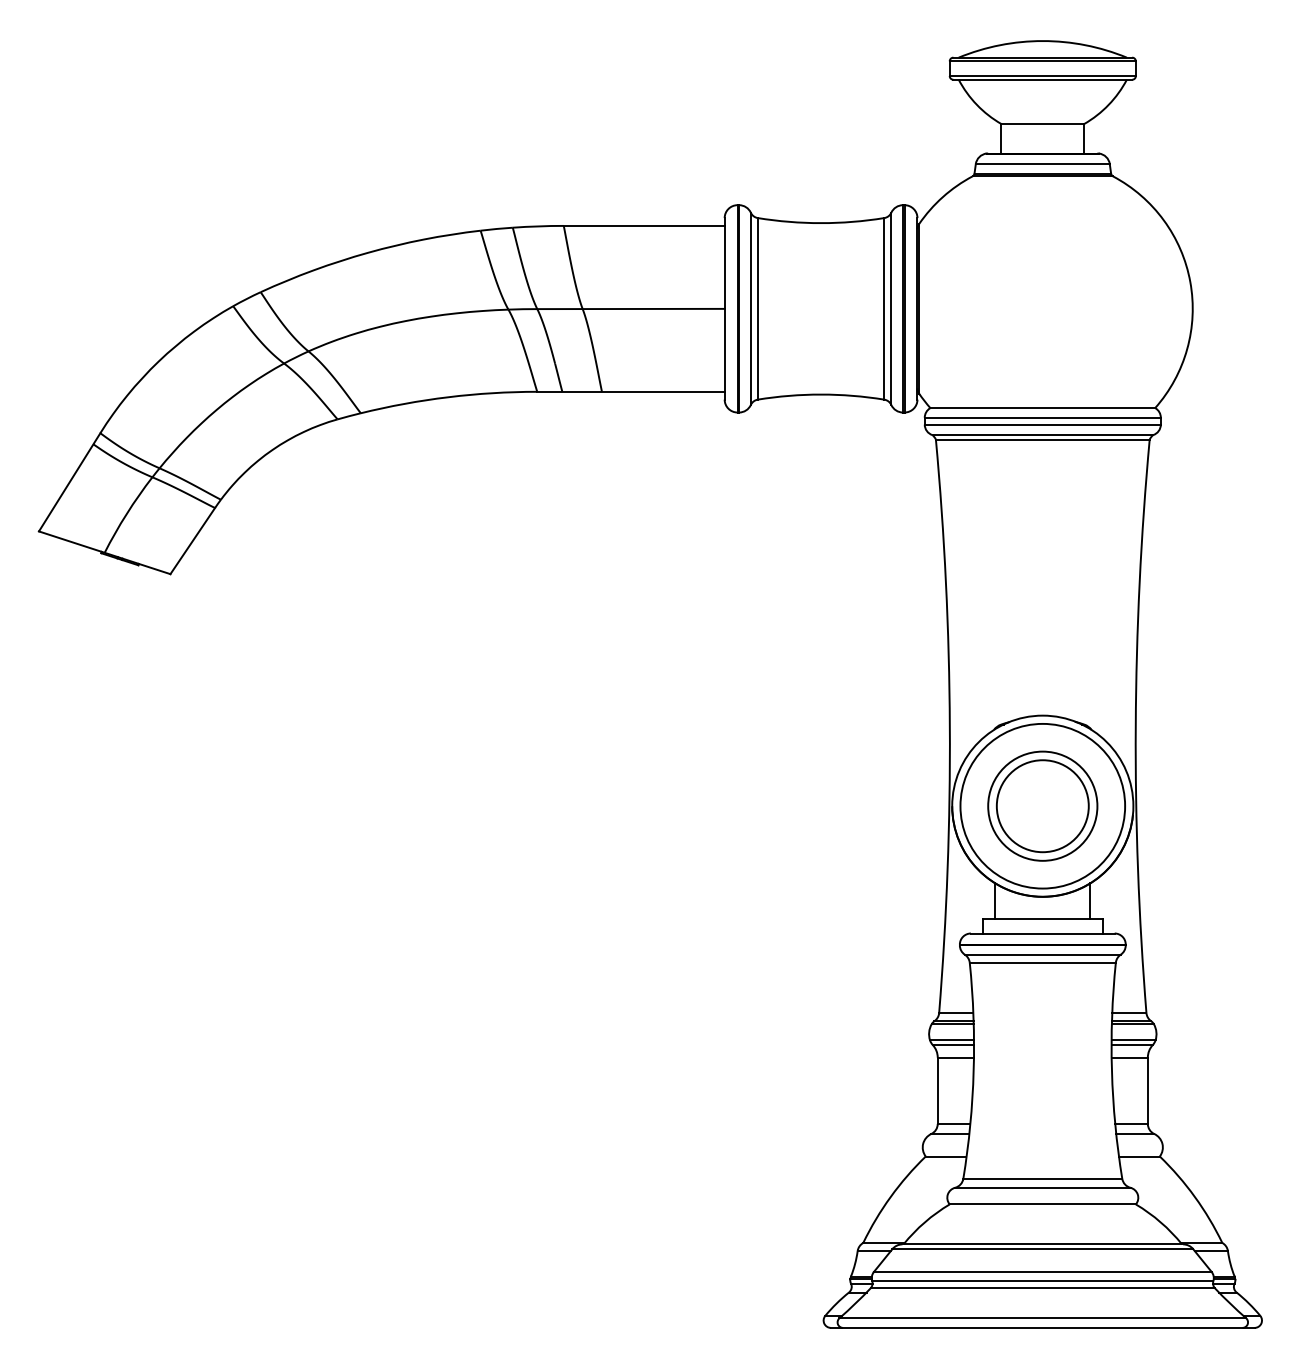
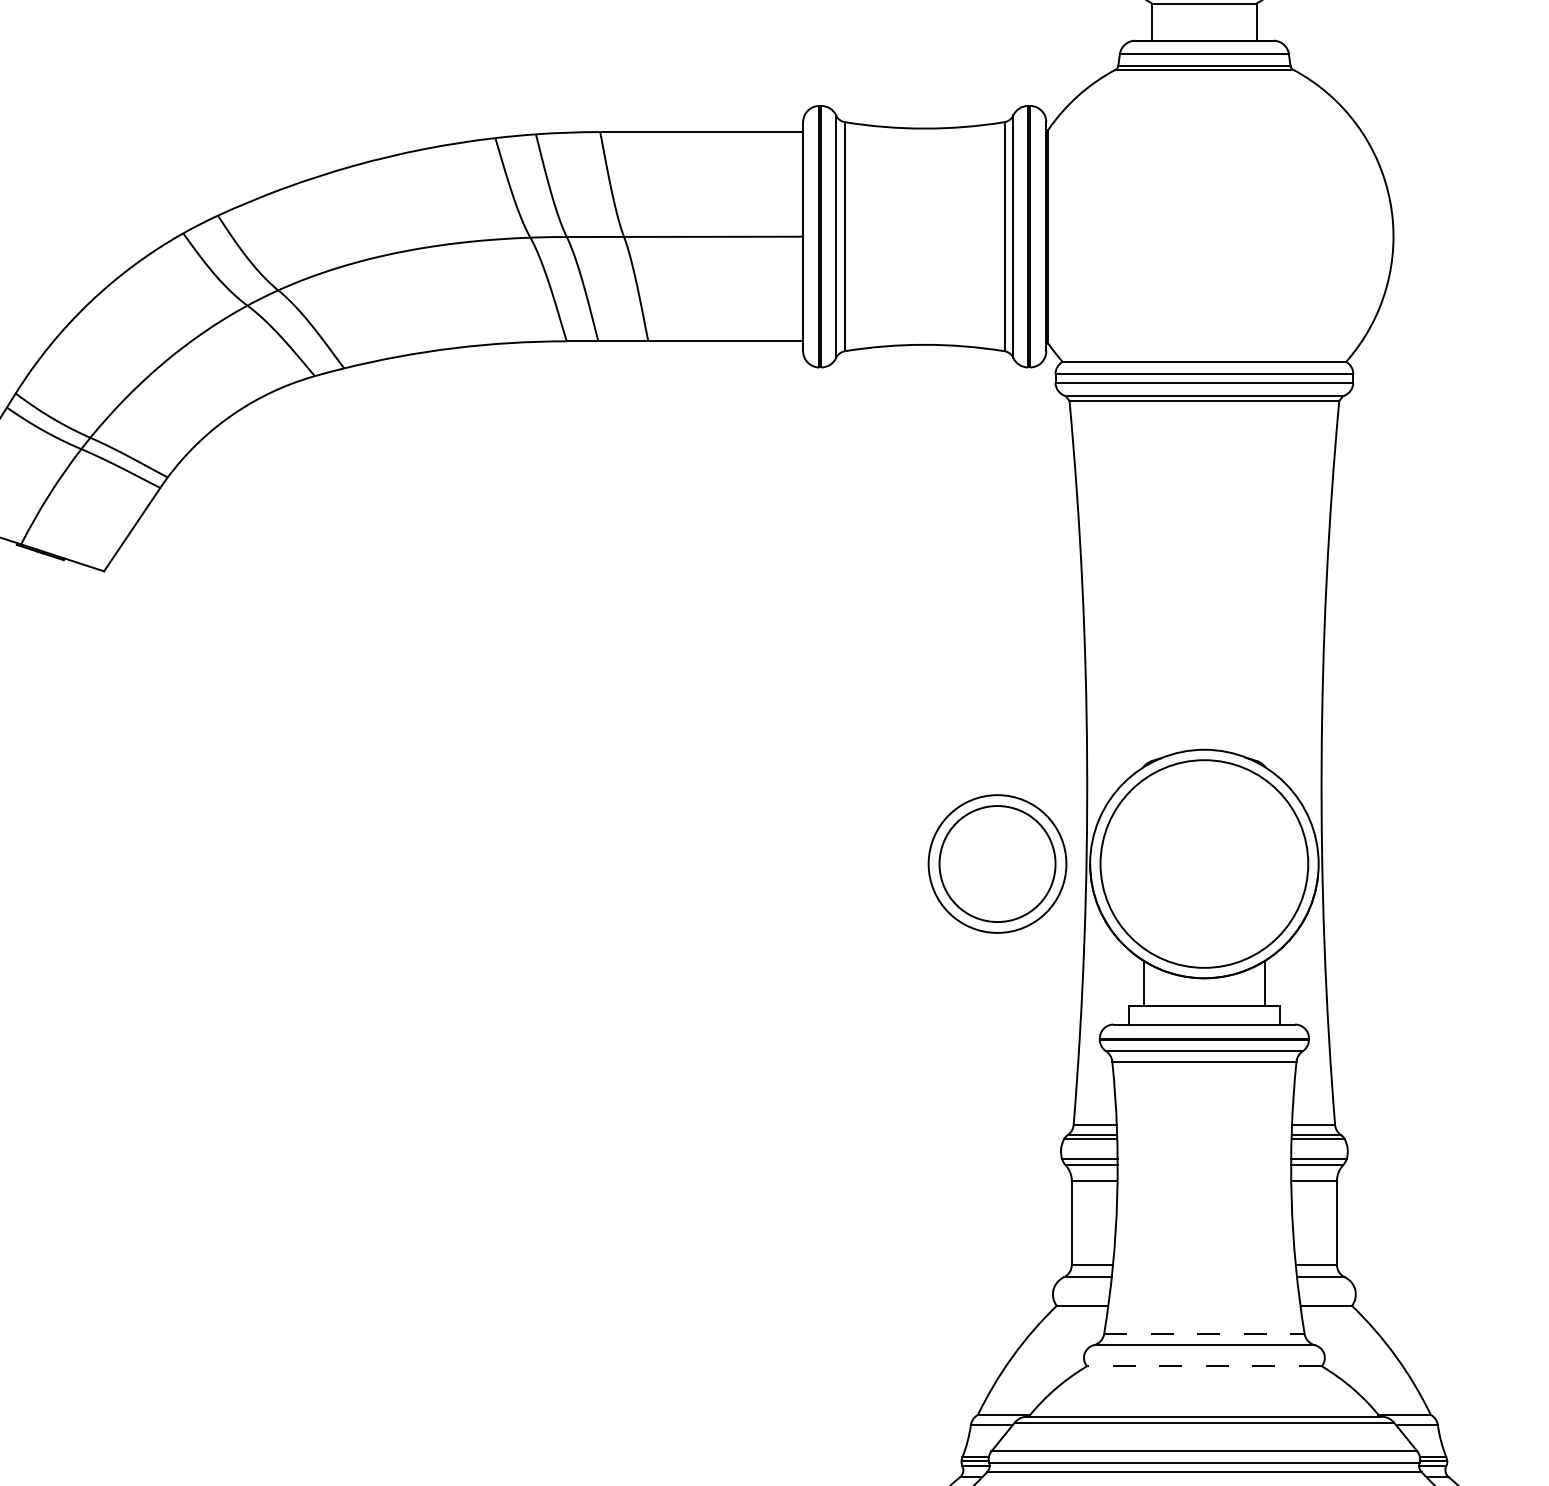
part: (1042, 805) -> (997, 863), moved
line: (1043, 1178) -> (1205, 1333), solid -> dashed
line: (1042, 1204) -> (1204, 1366), solid -> dashed

